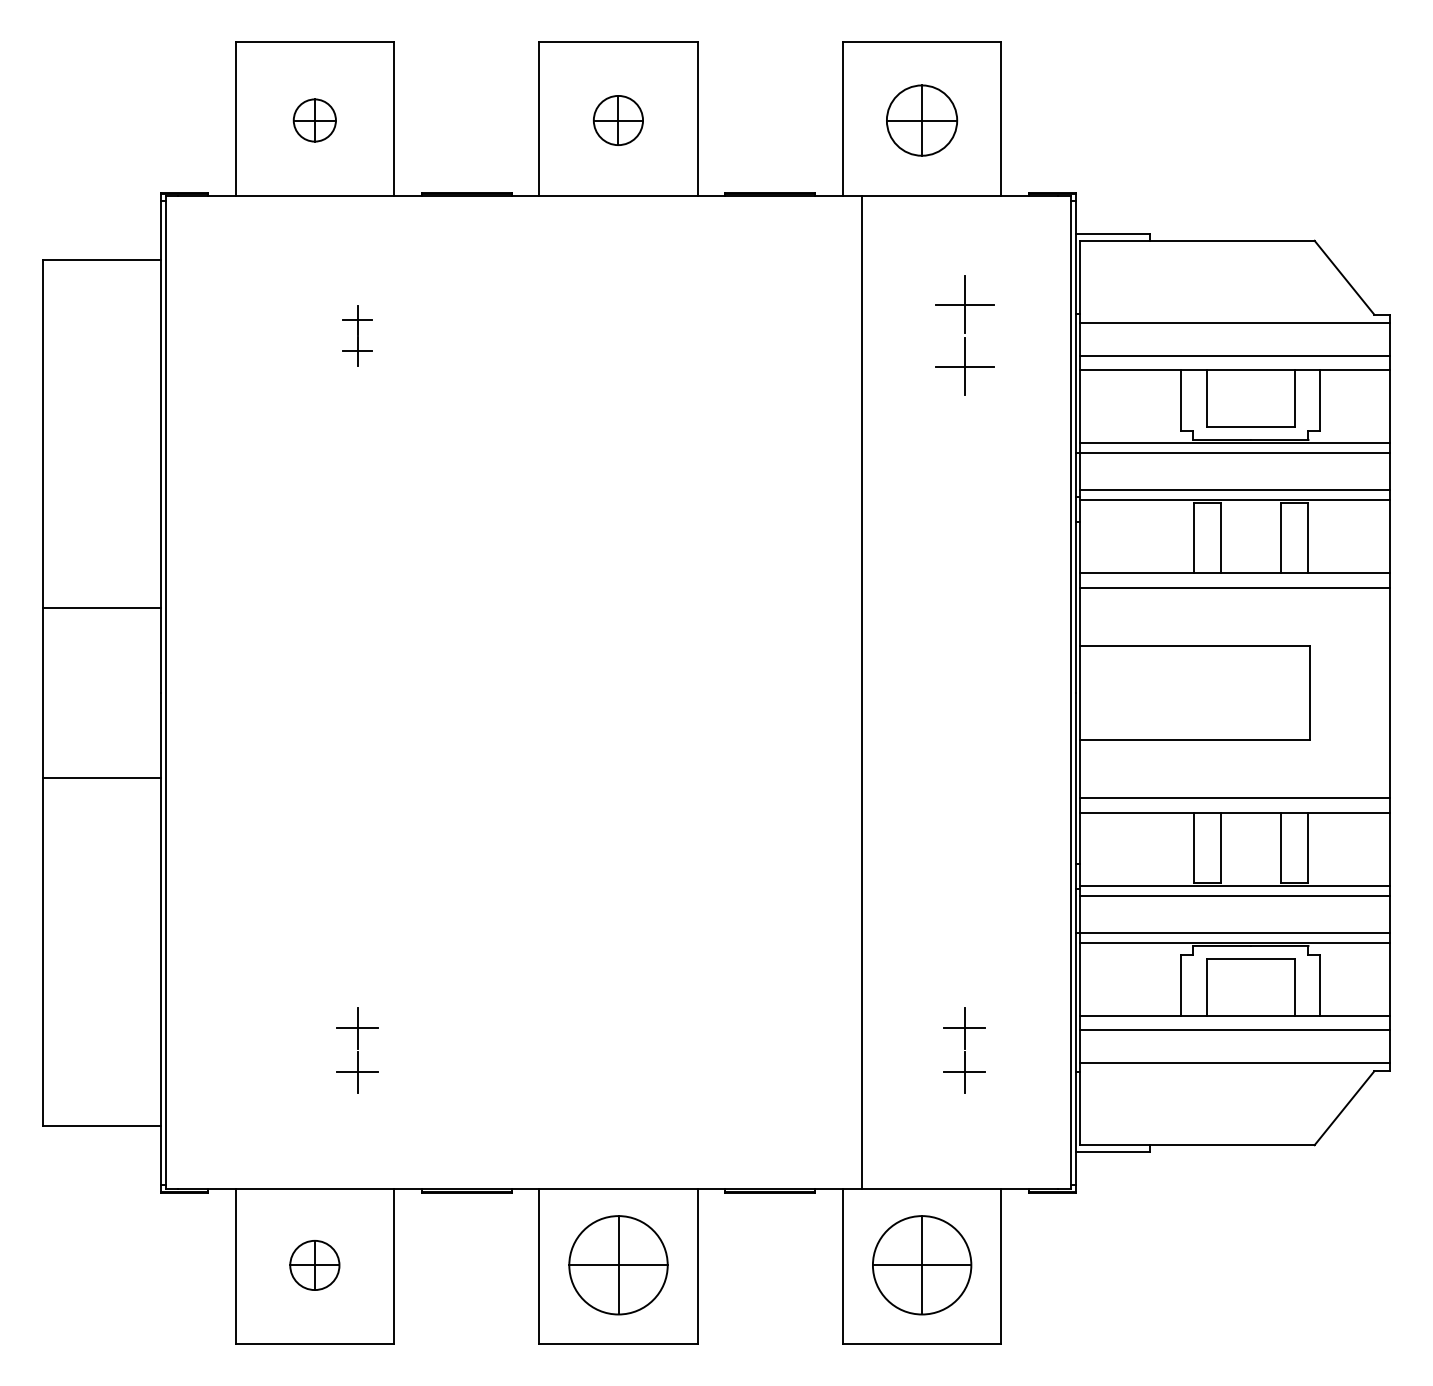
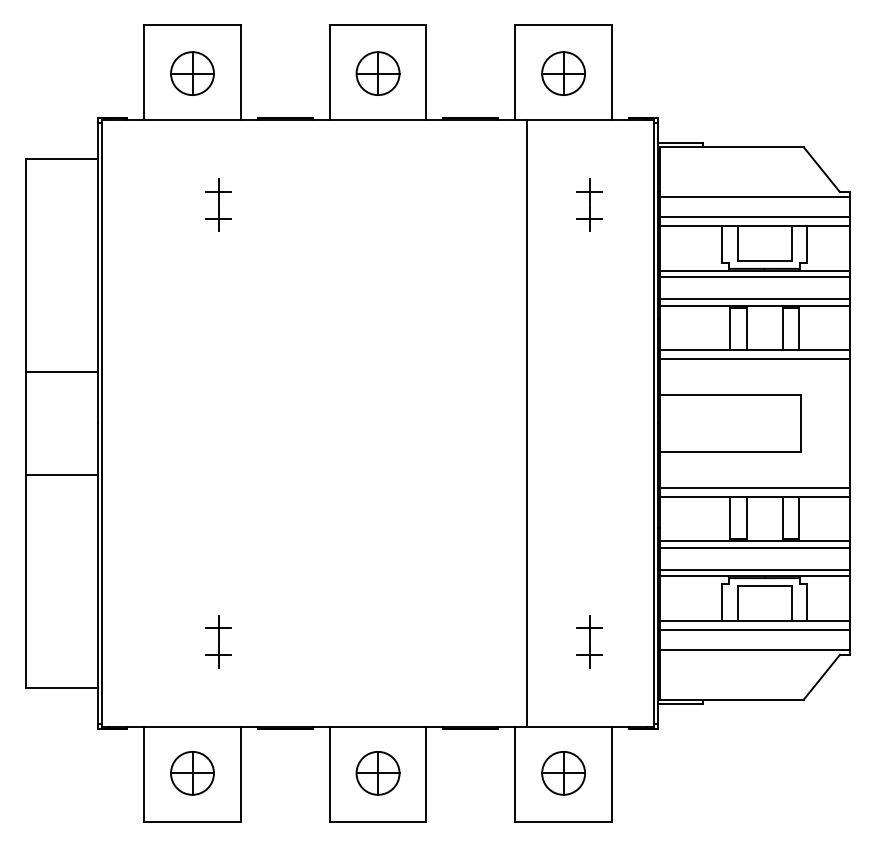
part: (314, 120) -> (192, 73), size x1.67
part: (617, 120) -> (377, 73), size x1.43
part: (357, 334) -> (218, 204), size x1.43
part: (964, 334) -> (589, 204), size x0.71
part: (314, 1265) -> (192, 773), size x1.43
part: (617, 1265) -> (377, 773), size x0.71
part: (921, 1265) -> (563, 773), size x0.71

